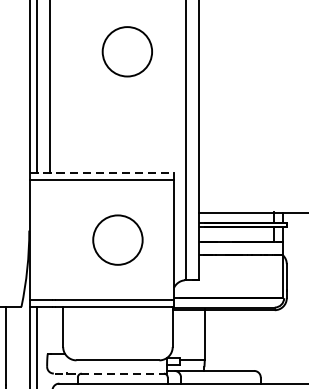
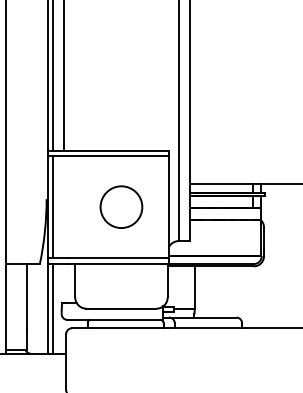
circle: (127, 50) -> (129, 47), removed
line: (102, 173) -> (108, 150), dashed -> solid
line: (36, 239) -> (52, 206), added
line: (110, 373) -> (115, 319), dashed -> solid

